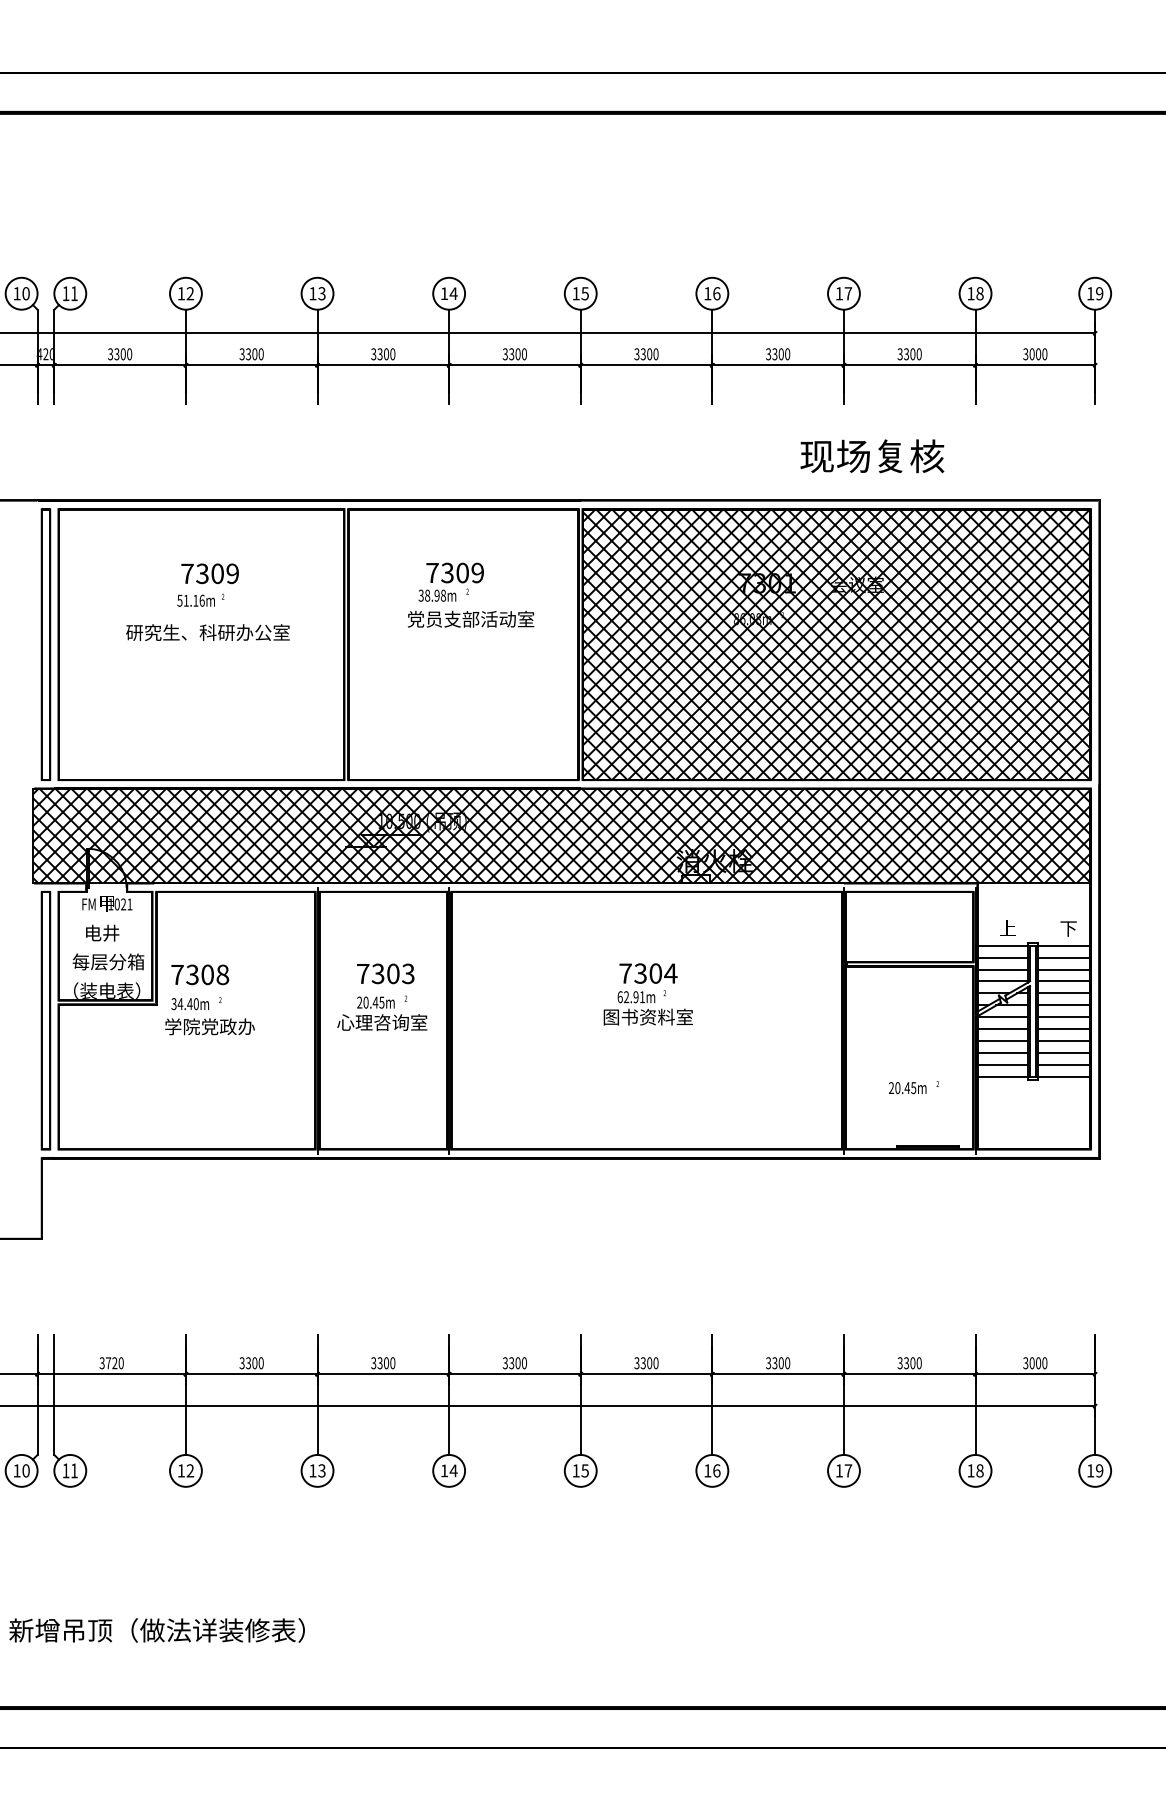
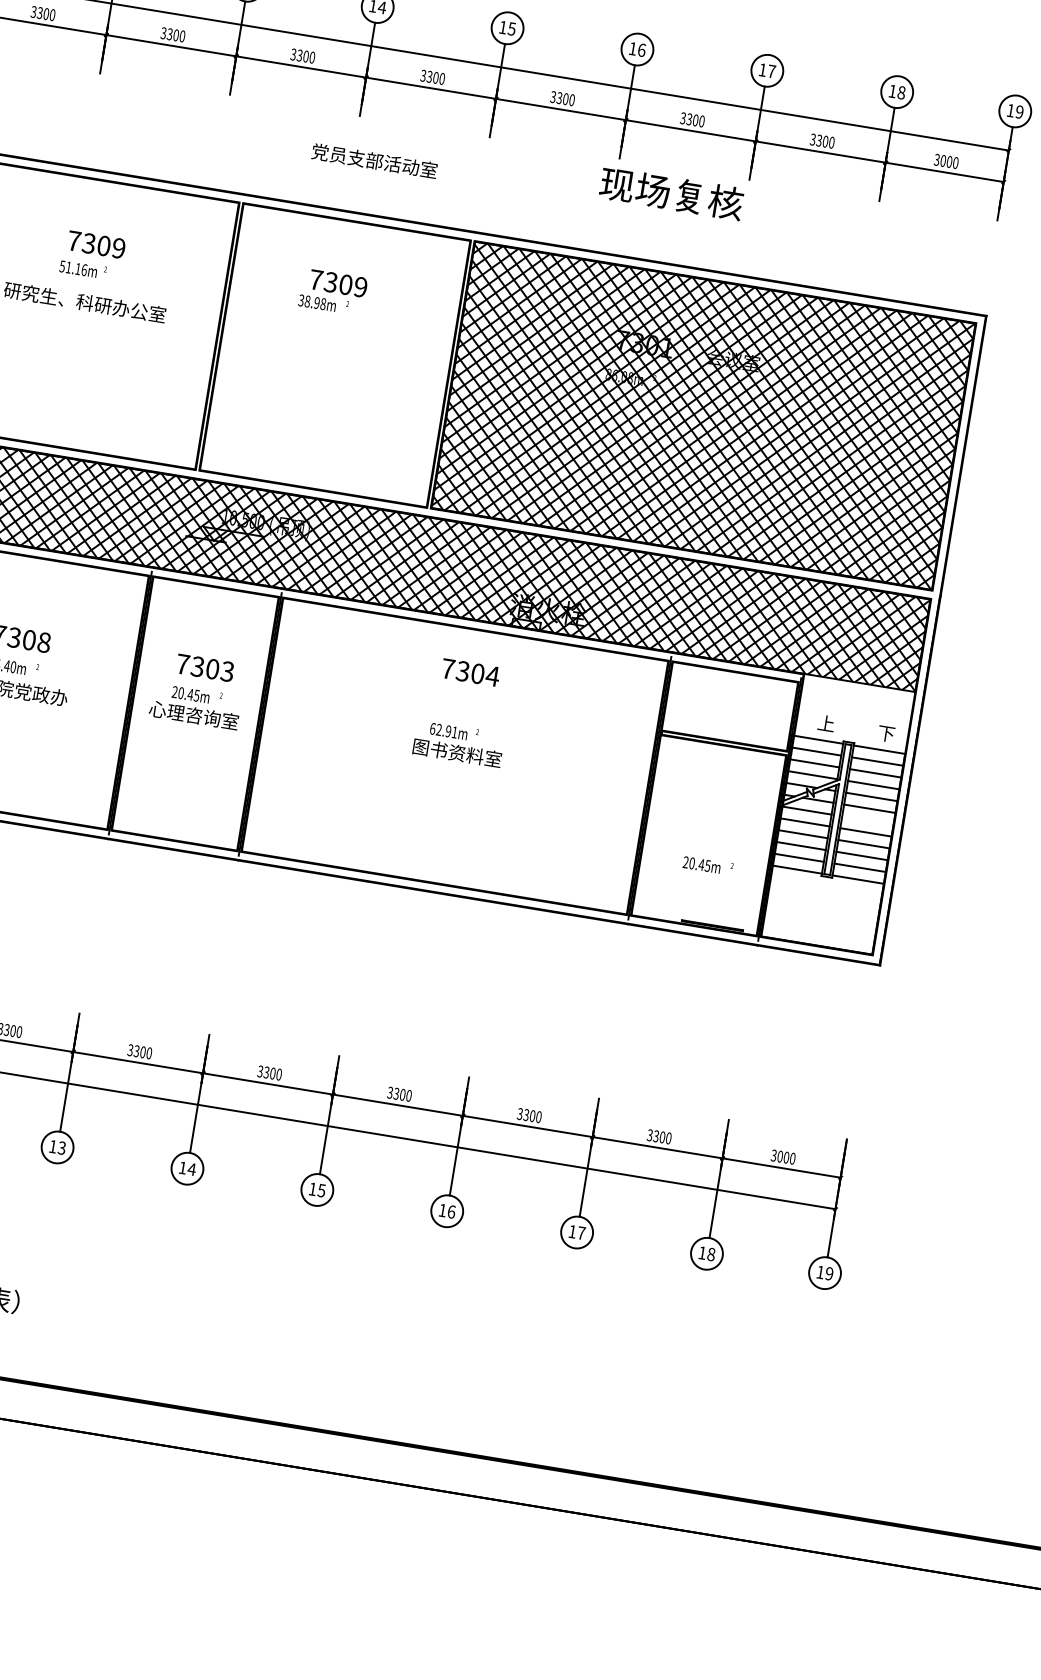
text: (872, 456) -> (671, 193), moved
text: (471, 618) -> (375, 160), moved
text: (648, 973) -> (470, 672), moved
line: (1064, 1017) -> (868, 820), removed

